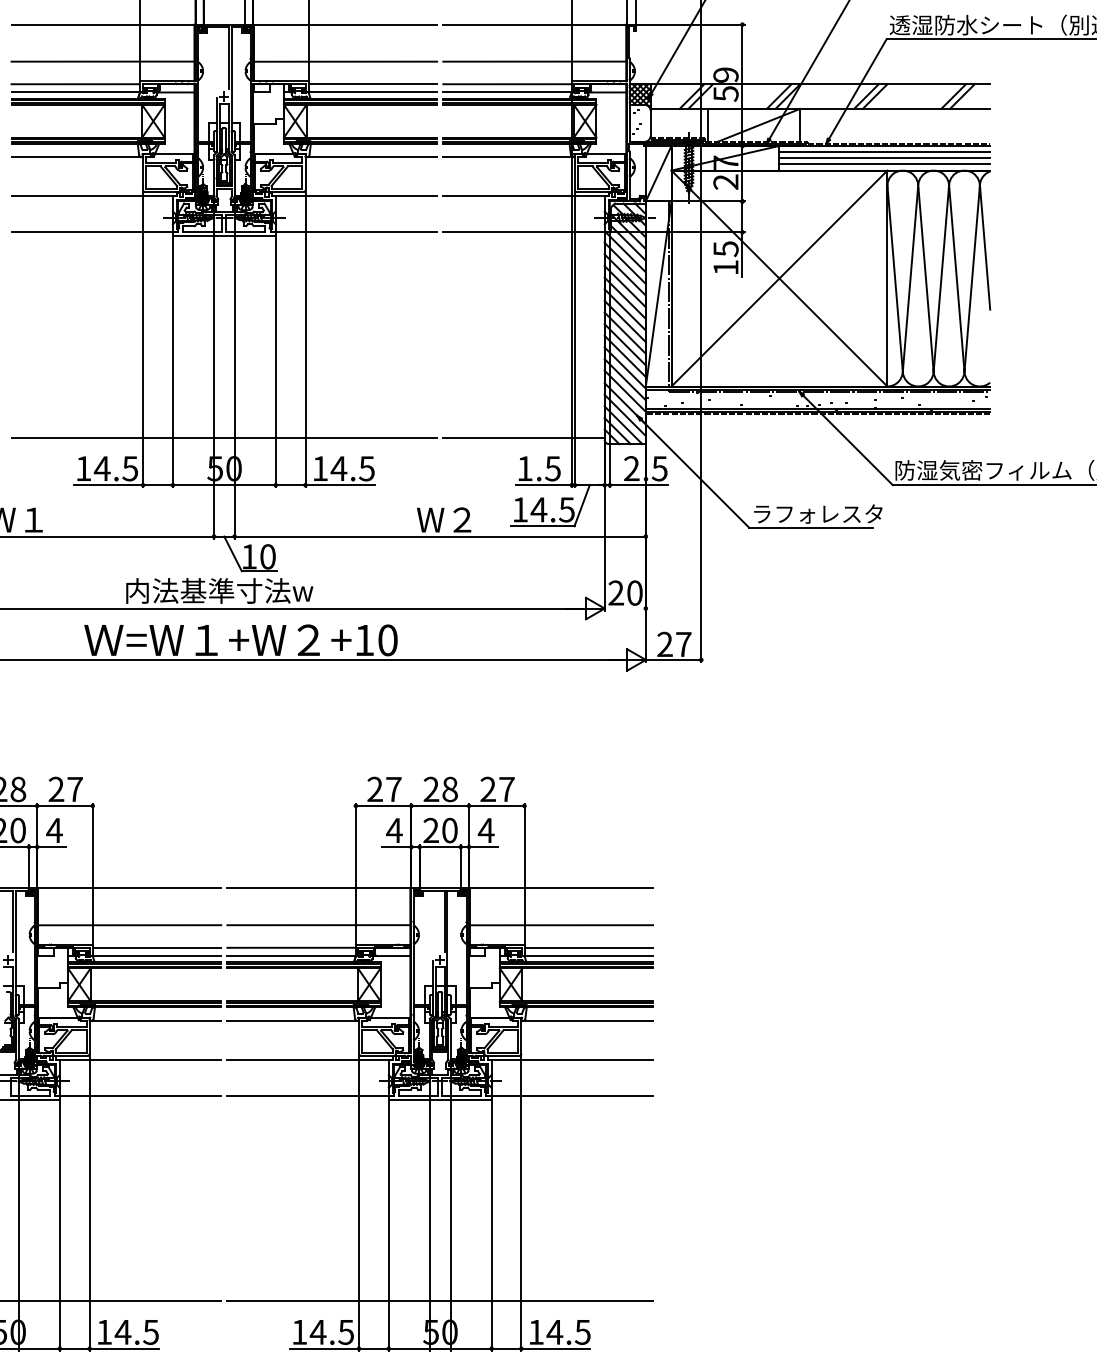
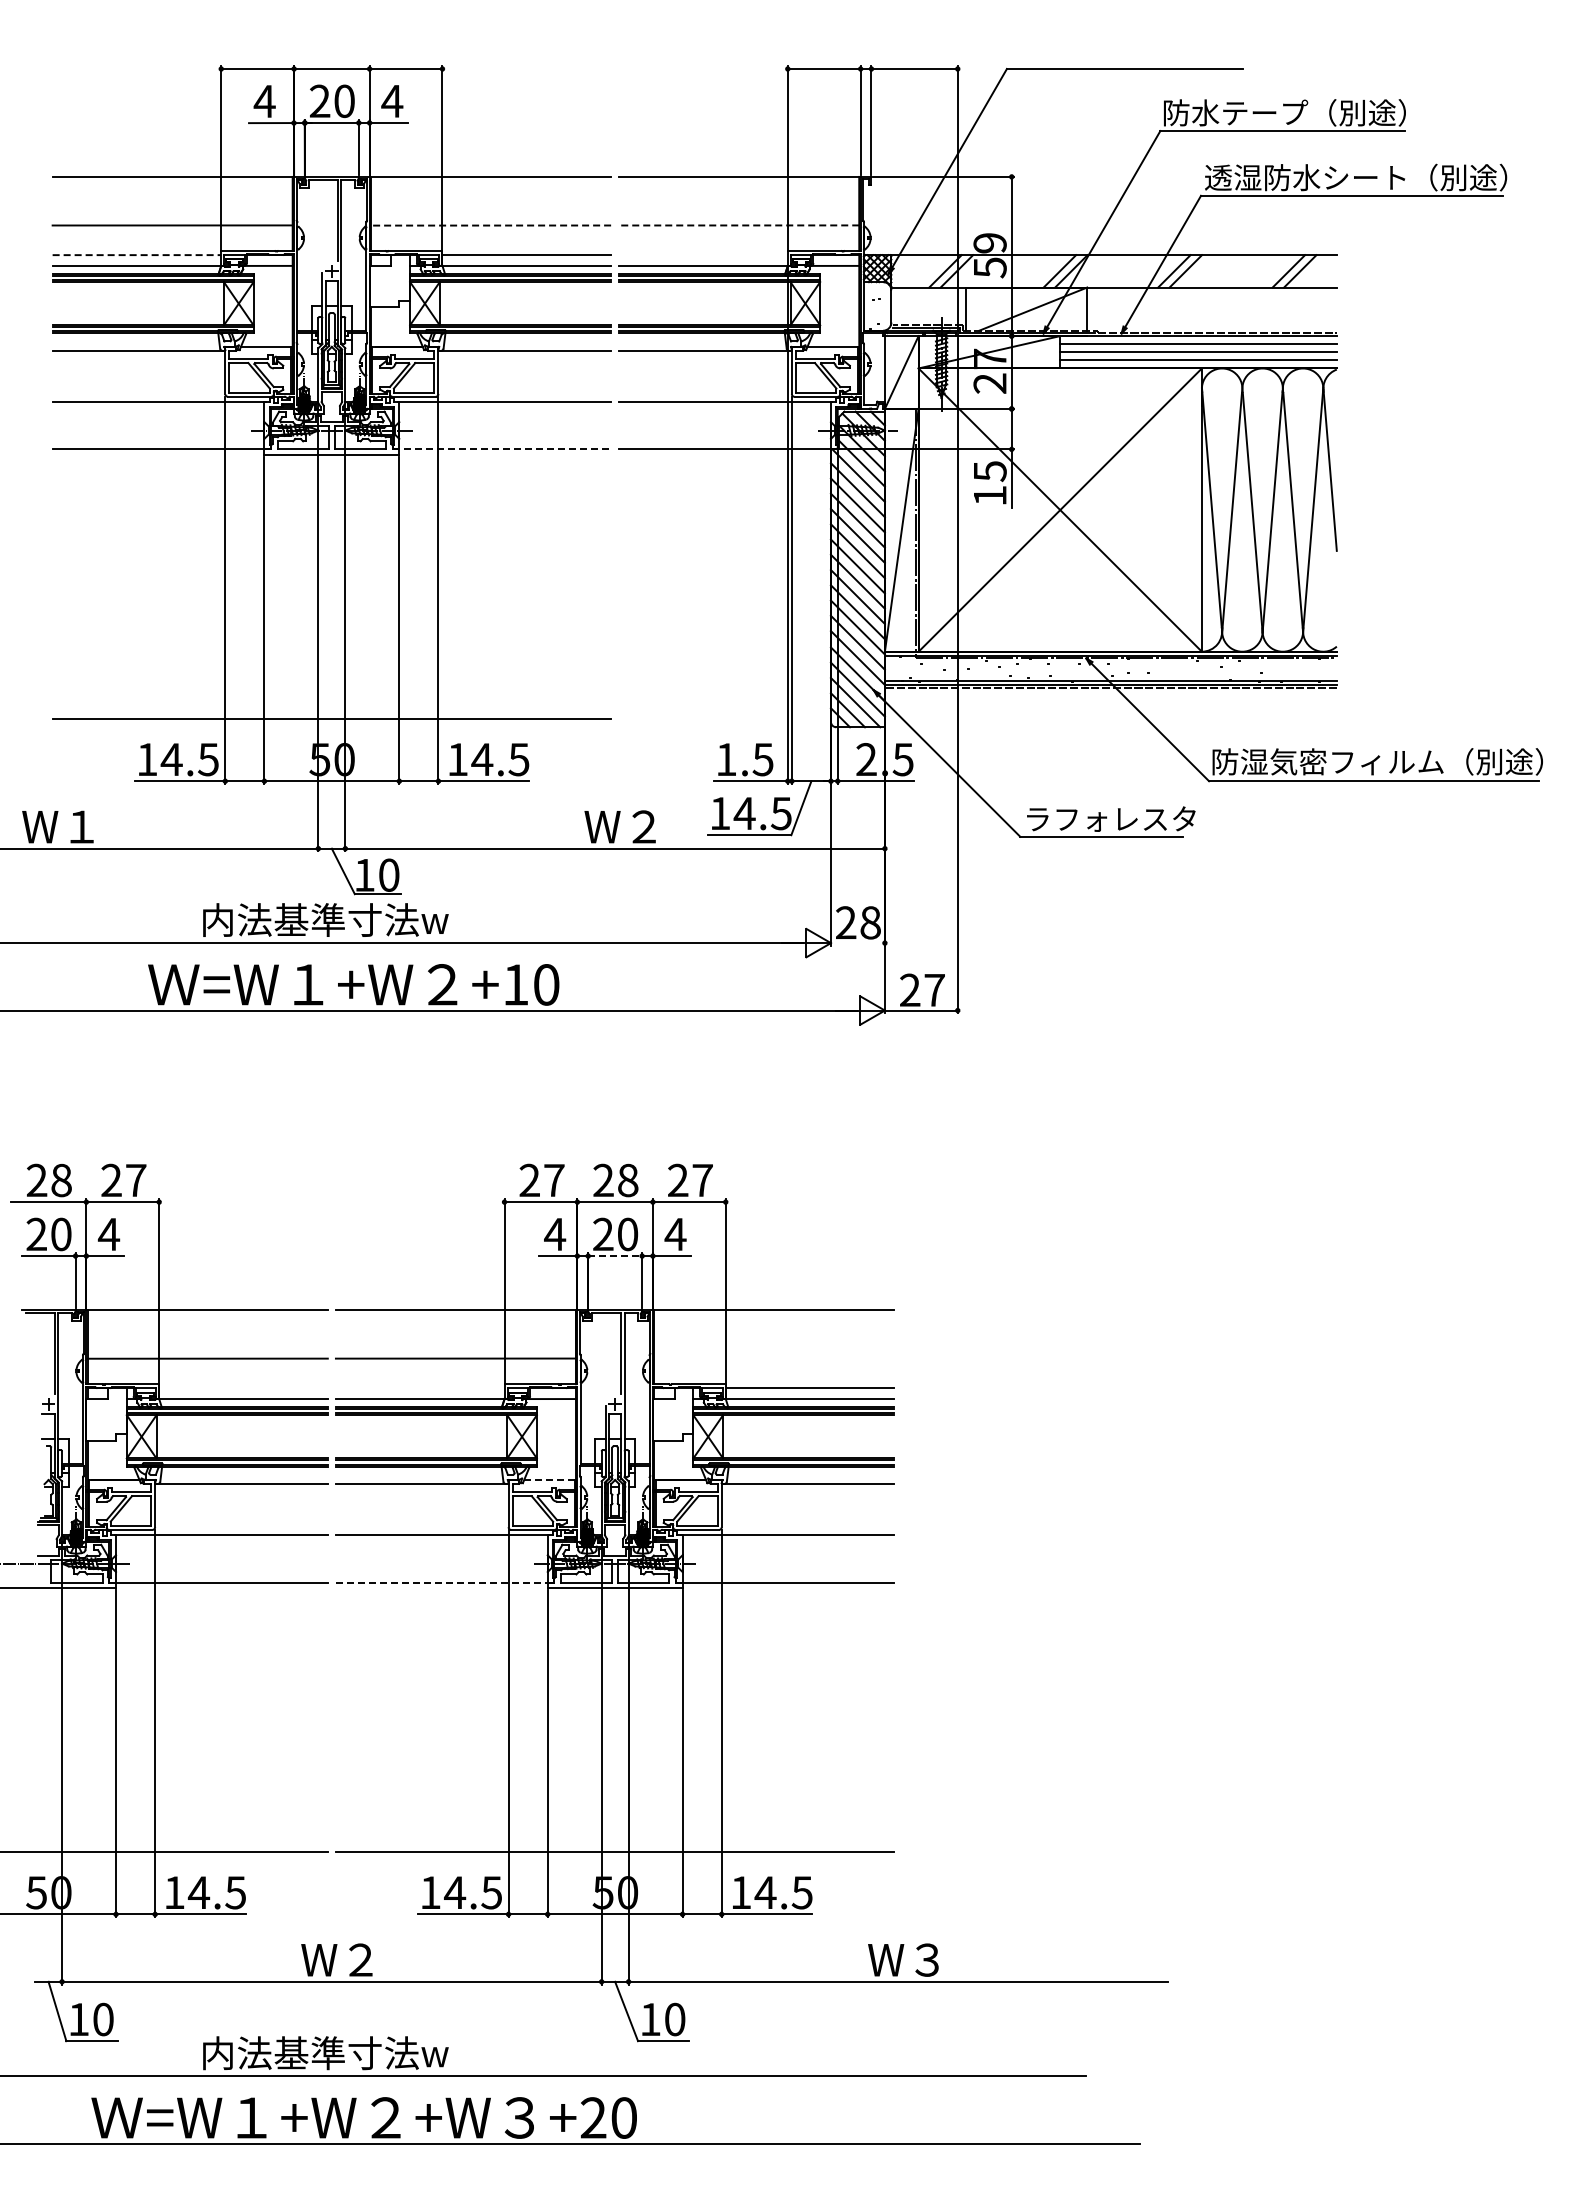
line: (345, 61) -> (490, 225), solid -> dashed
line: (534, 61) -> (738, 225), solid -> dashed
line: (76, 84) -> (137, 255), solid -> dashed
line: (507, 84) -> (703, 255), removed
line: (354, 232) -> (502, 449), solid -> dashed
line: (523, 438) -> (724, 719), removed
text: (634, 592) -> (870, 922), 20 -> 28
line: (440, 847) -> (615, 1256), solid -> dashed
line: (561, 925) -> (774, 1358), removed
line: (156, 947) -> (243, 1388), removed
line: (291, 947) -> (419, 1388), removed
line: (390, 1018) -> (549, 1480), solid -> dashed
line: (310, 1095) -> (445, 1582), solid -> dashed

